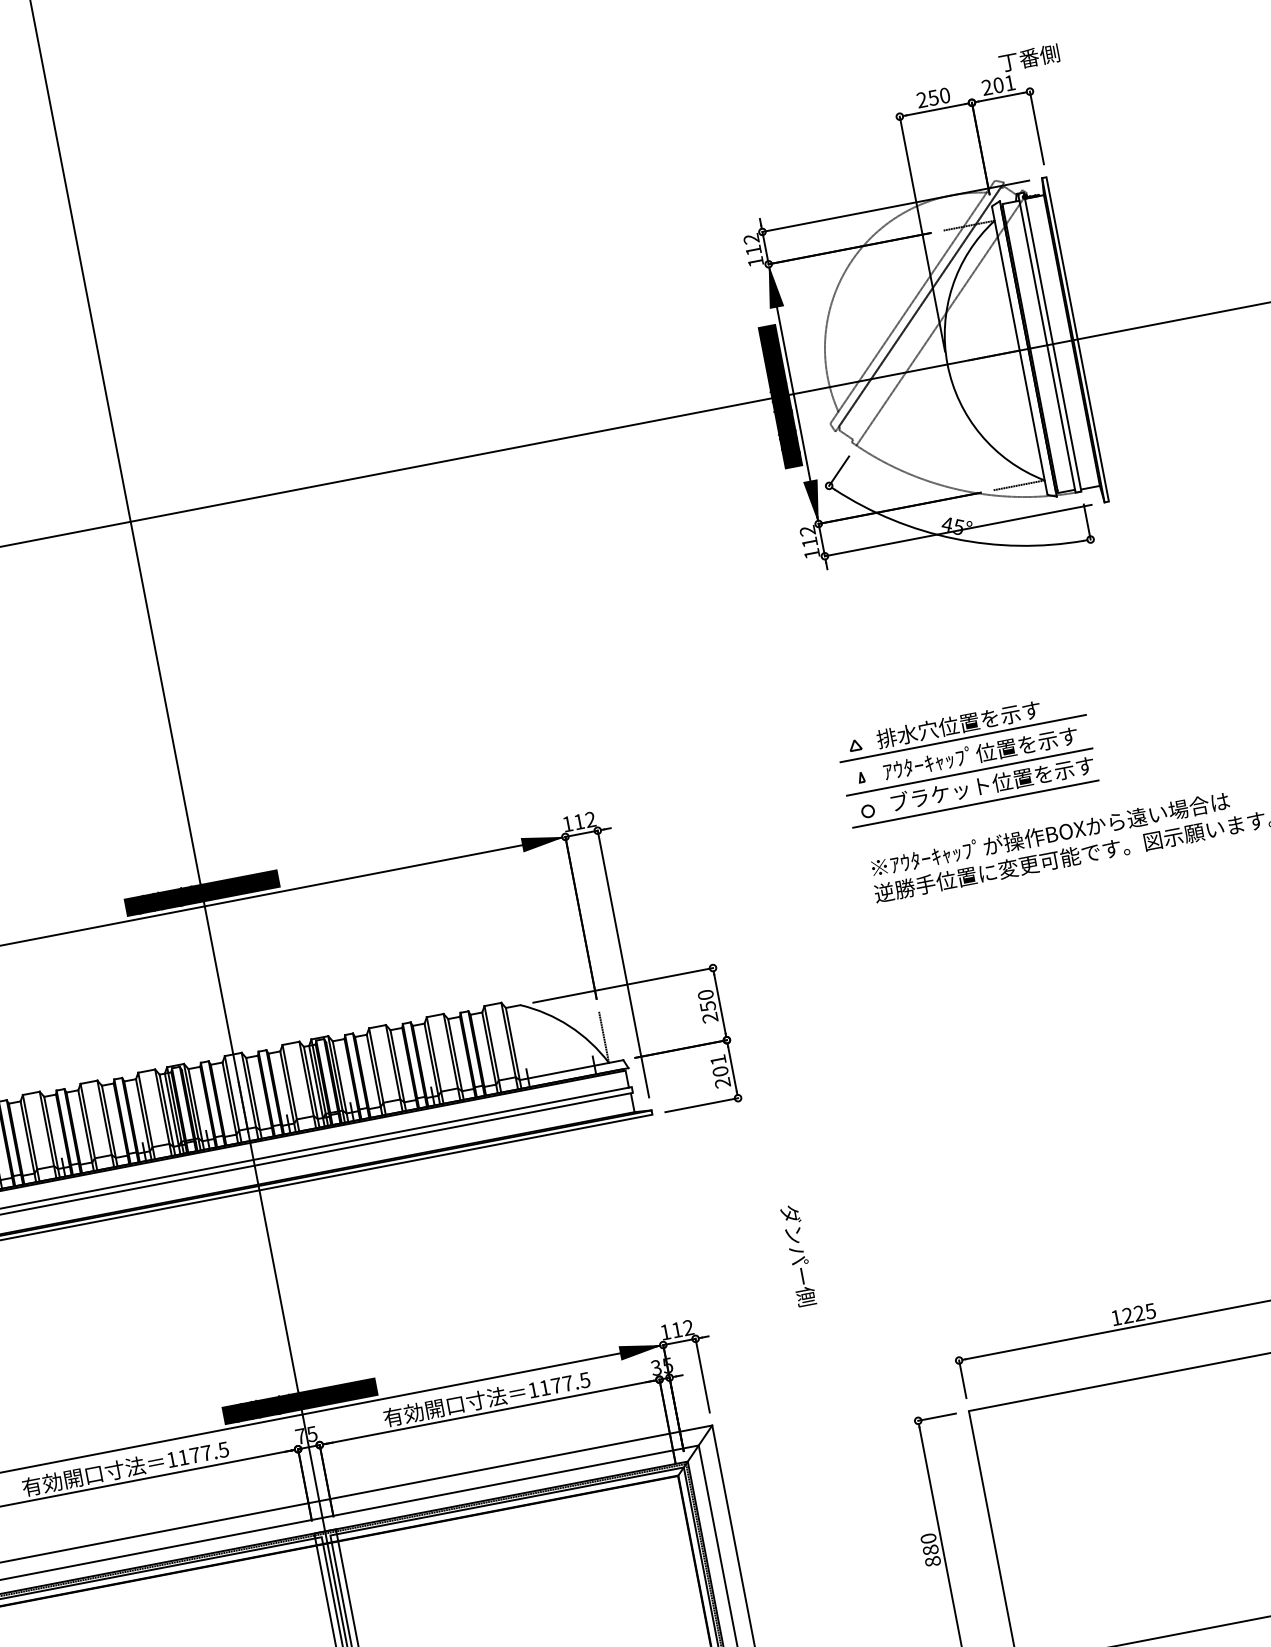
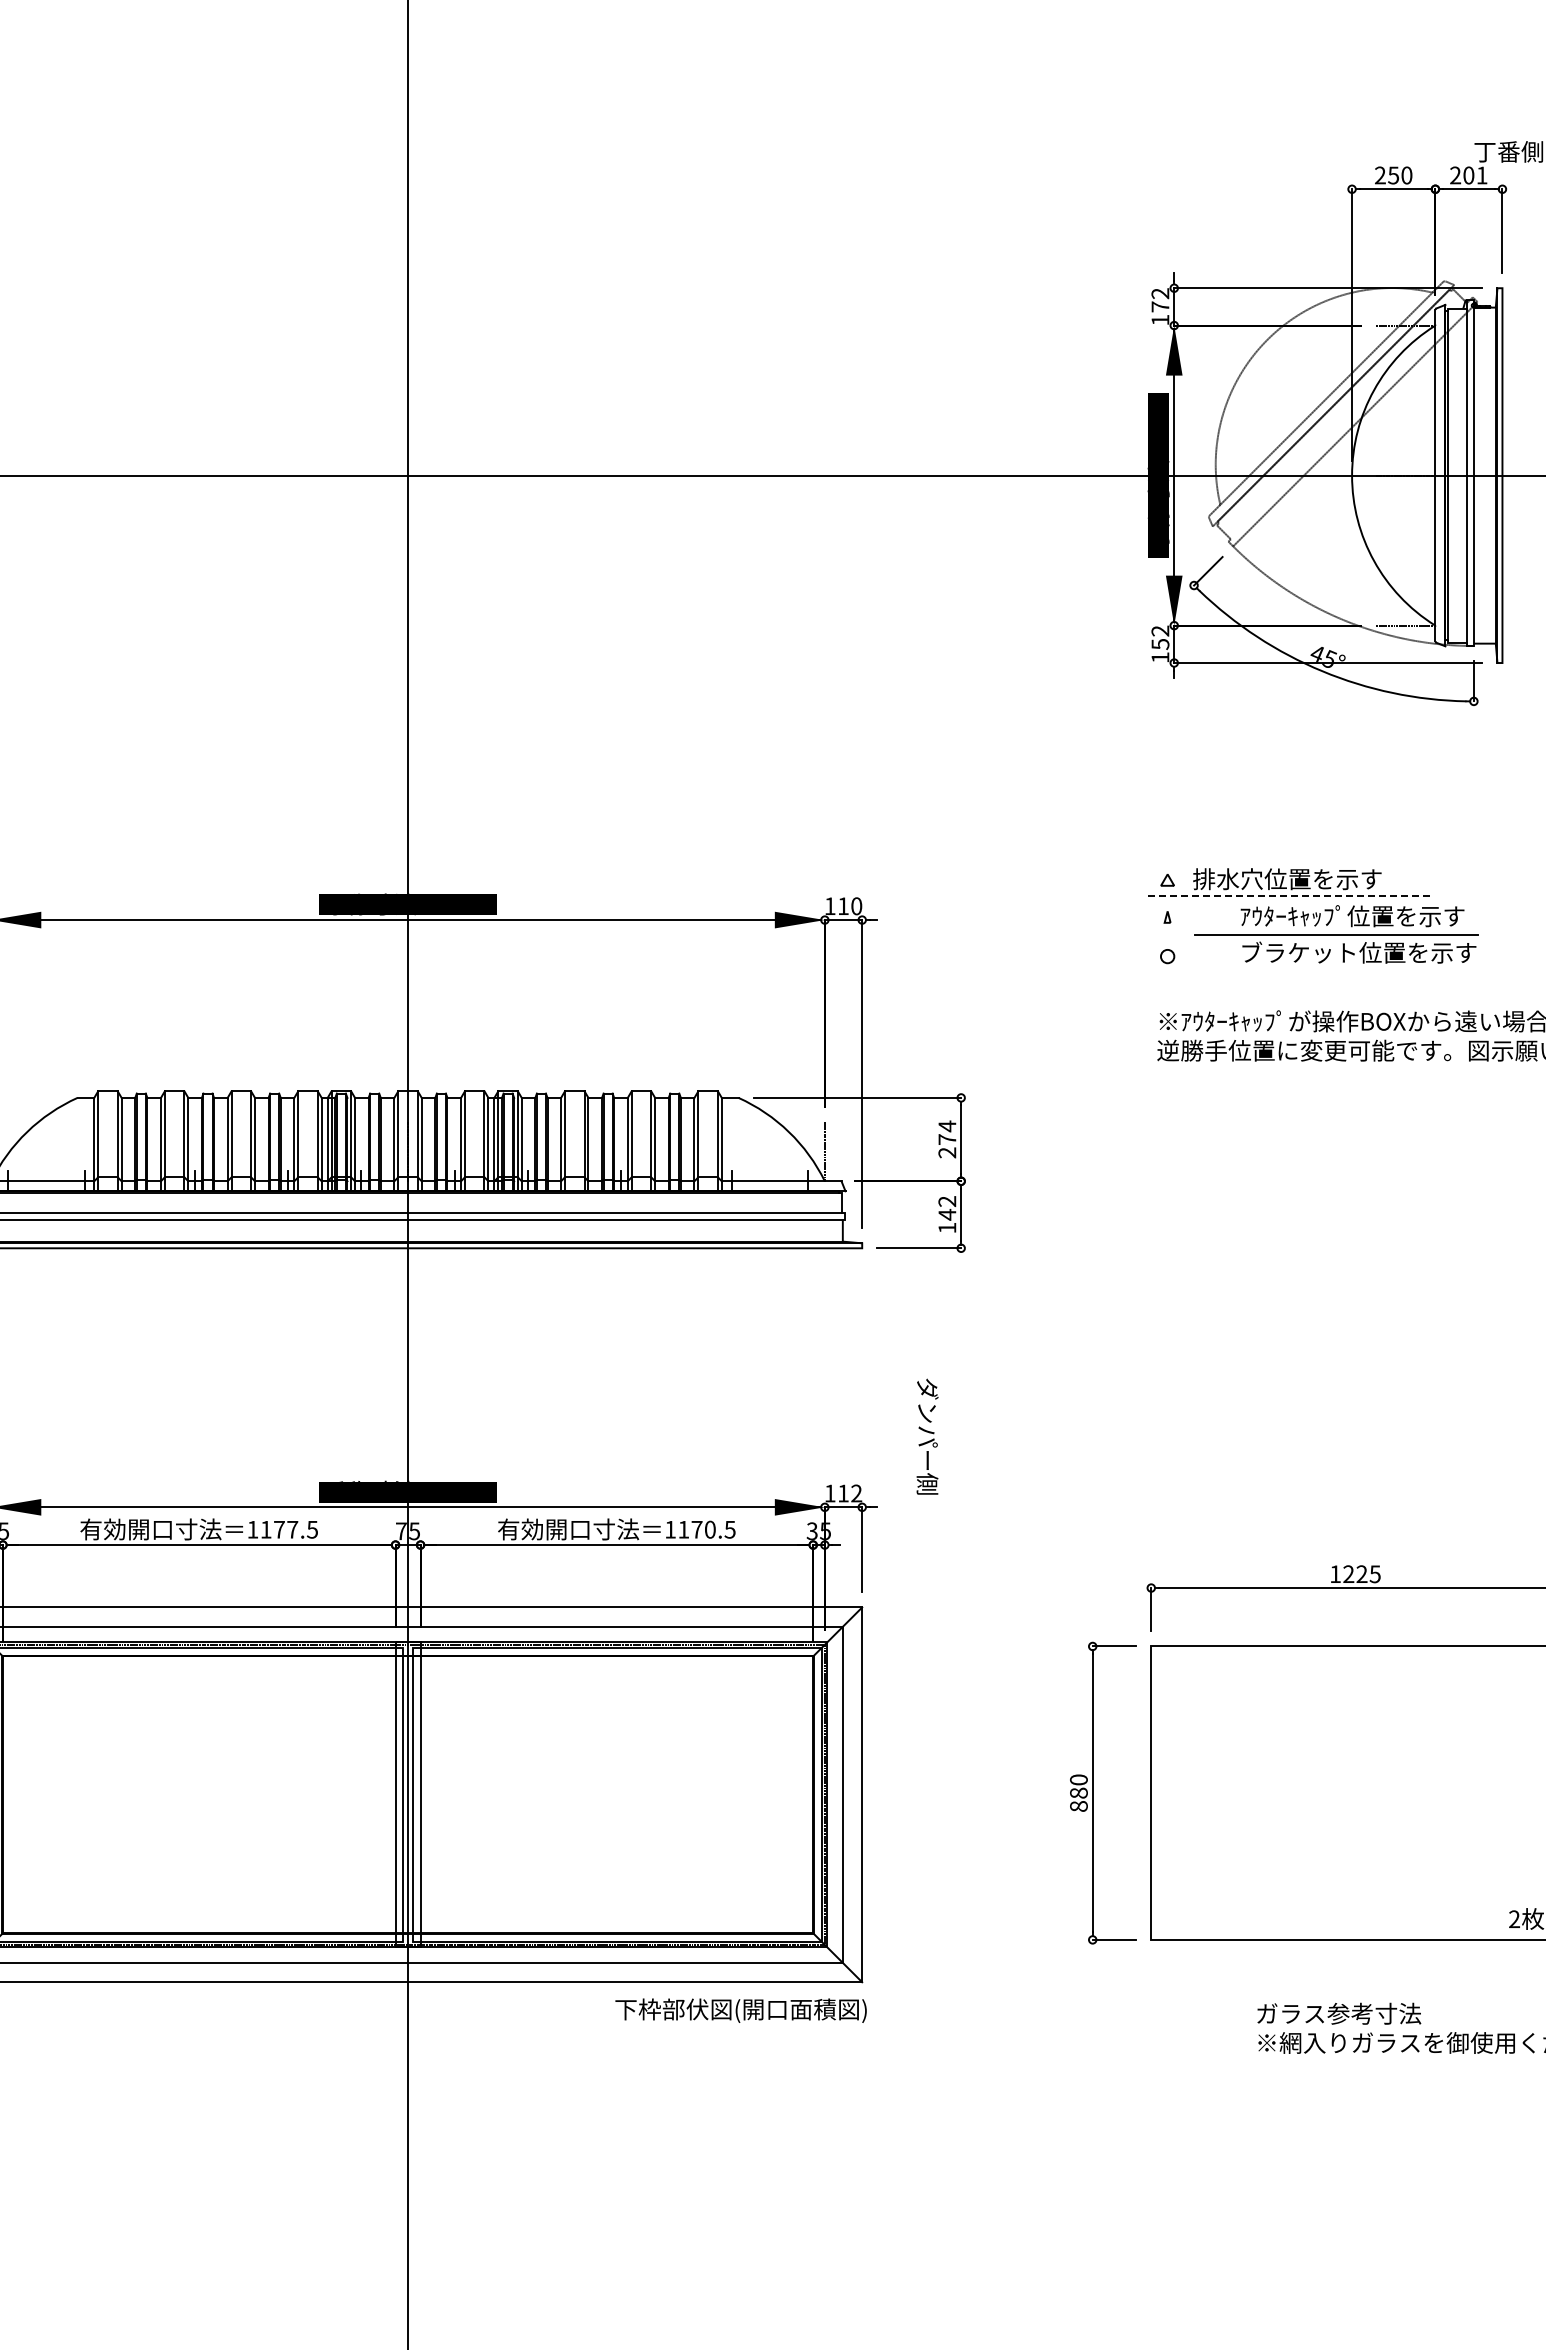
text: (753, 250) -> (1160, 306), 112 -> 172
text: (809, 542) -> (1160, 644), 112 -> 152
line: (963, 738) -> (1289, 895), solid -> dashed
part: (969, 771) -> (1336, 934), moved
line: (976, 803) -> (1289, 971), removed
text: (590, 819) -> (856, 906), 112 -> 110
text: (706, 1000) -> (947, 1132), 250 -> 274
text: (720, 1071) -> (947, 1214), 201 -> 142
text: (798, 1255) -> (927, 1436), moved
text: (568, 1383) -> (710, 1529), 1177.5 -> 1170.5

